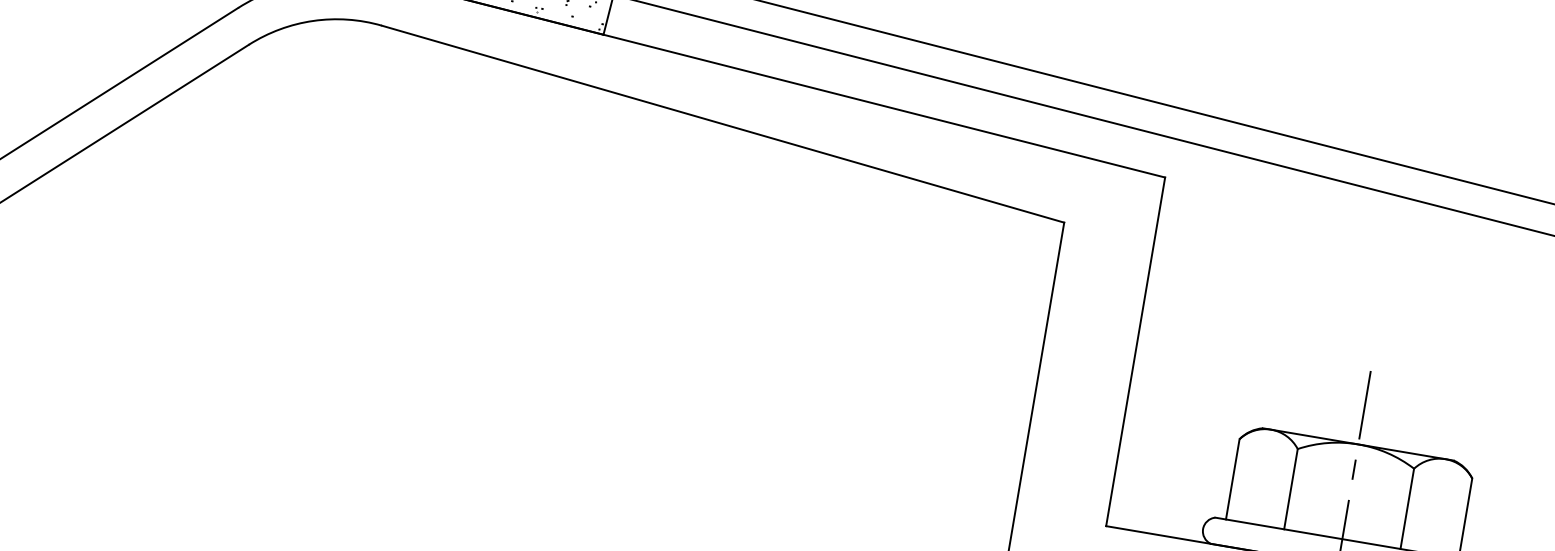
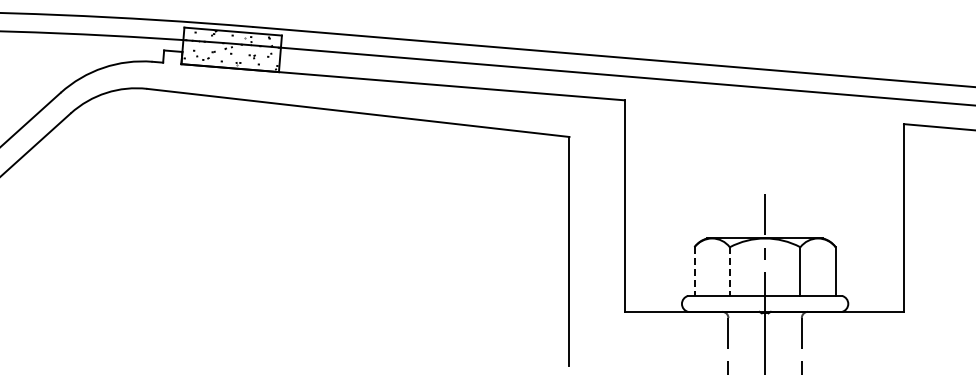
line: (1232, 480) -> (694, 272), solid -> dashed
line: (1290, 490) -> (729, 272), solid -> dashed

